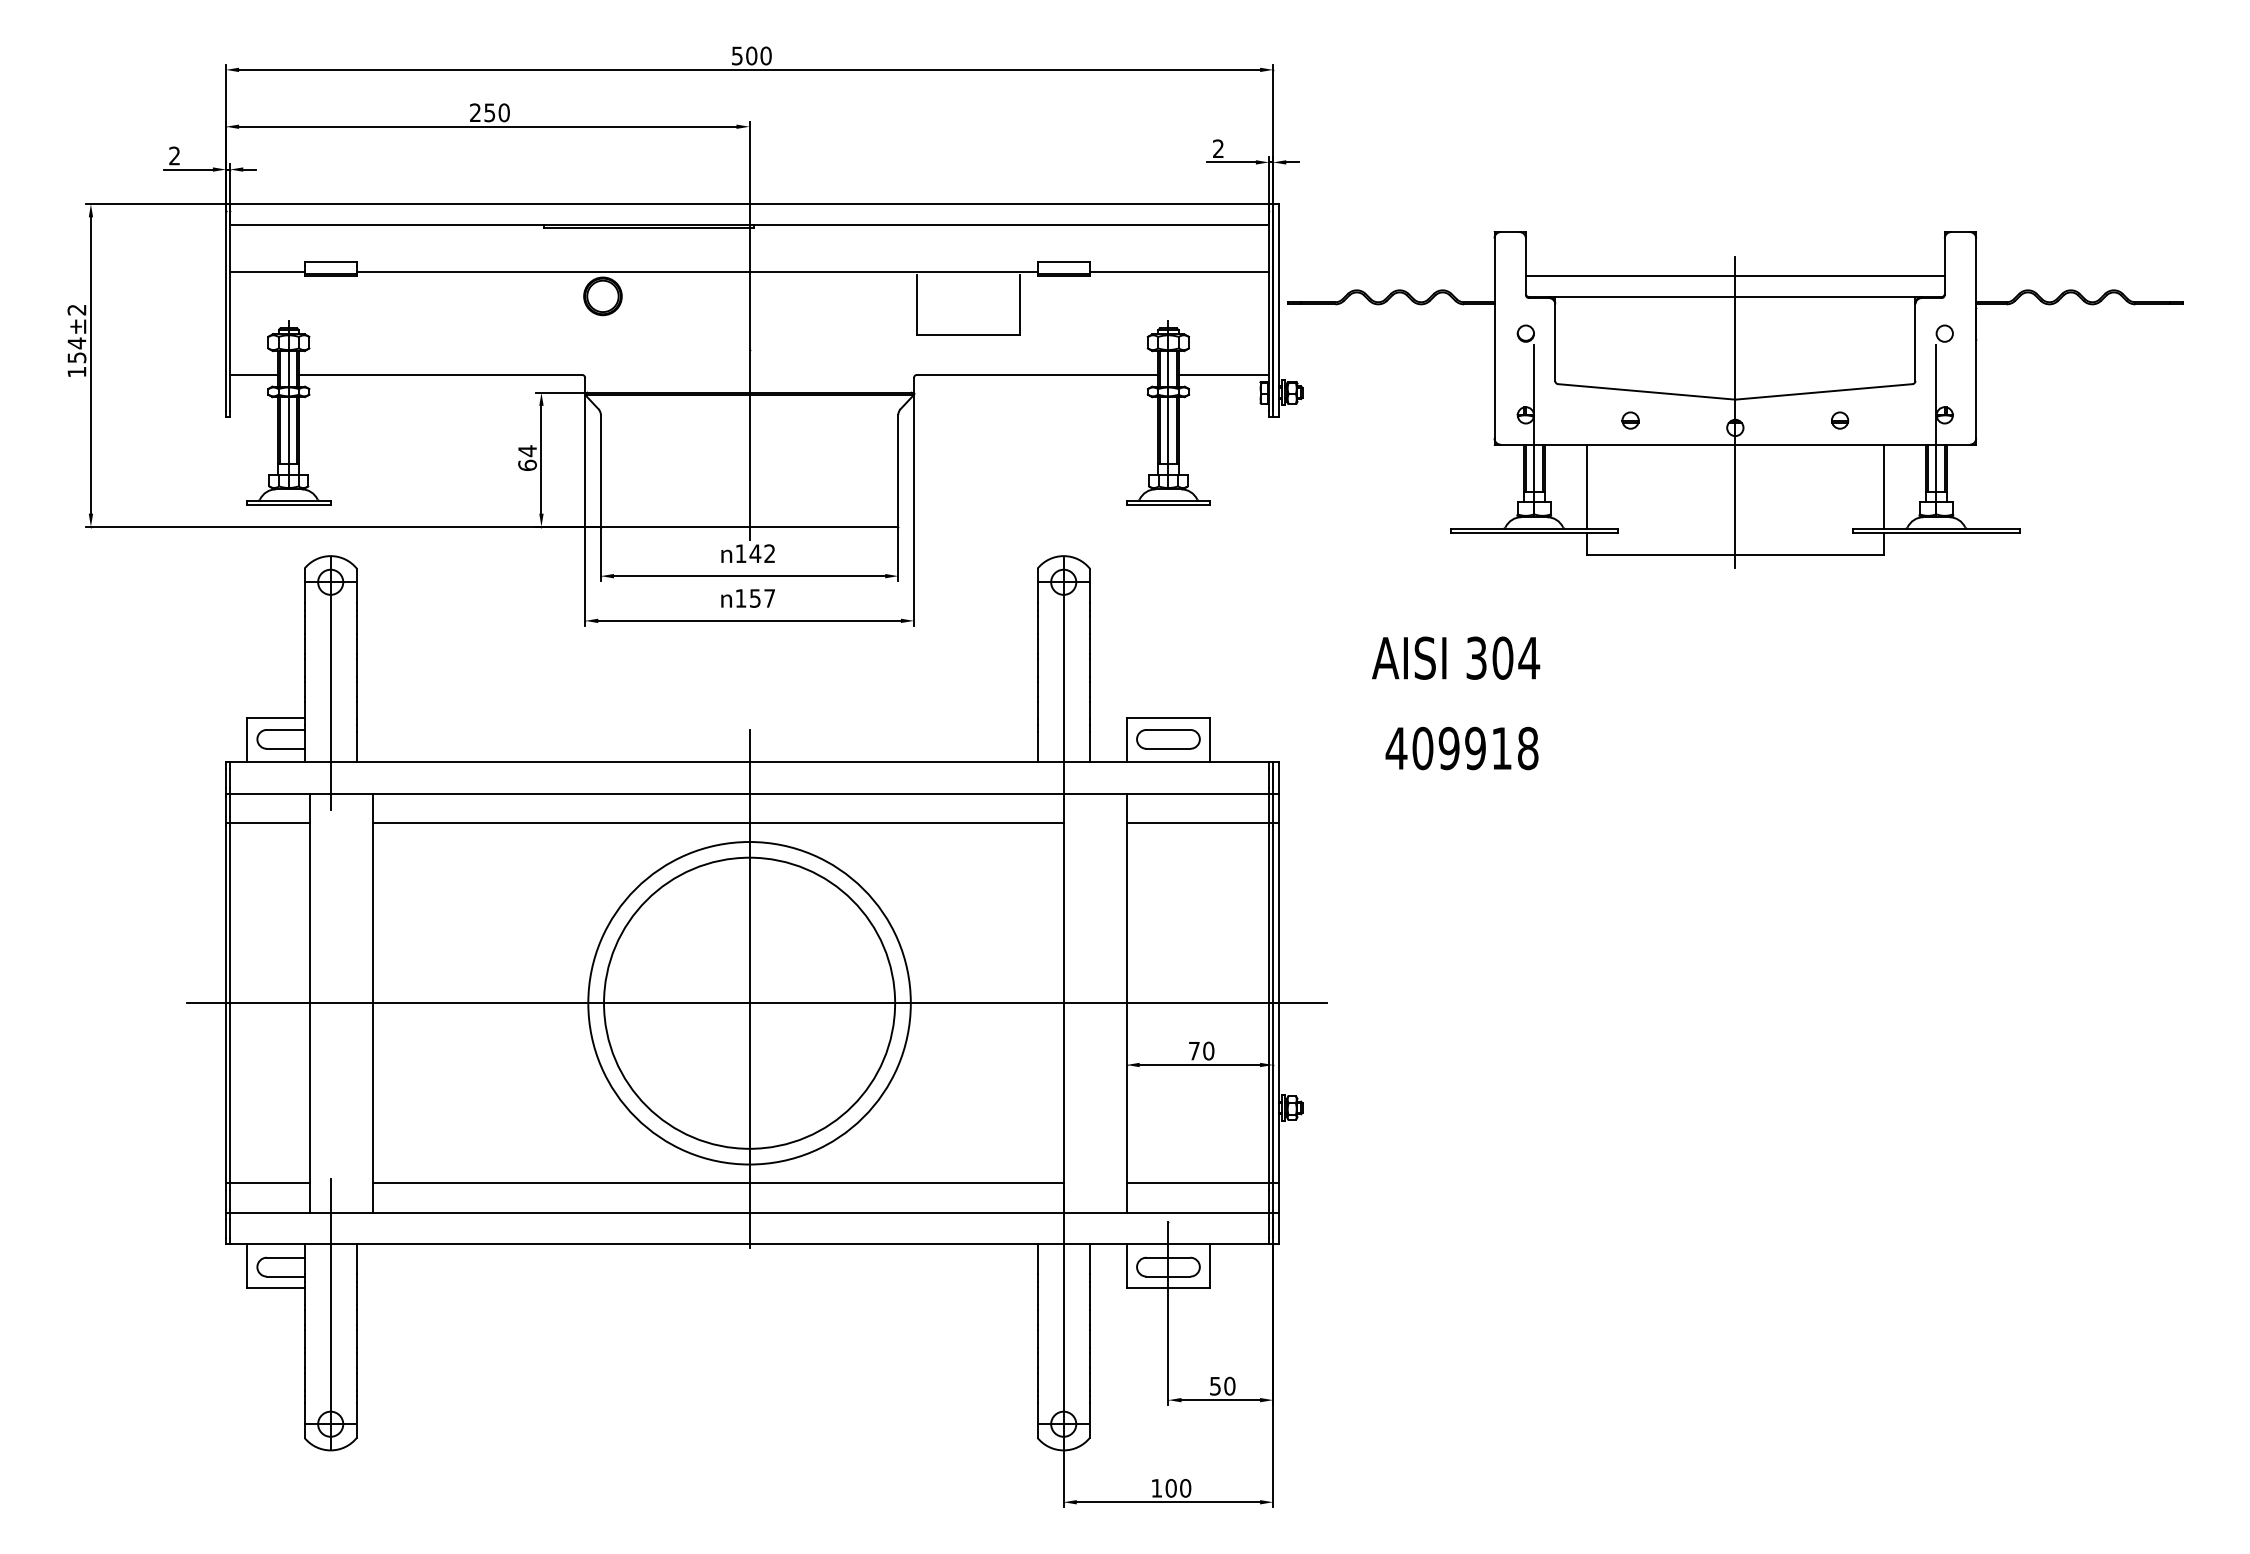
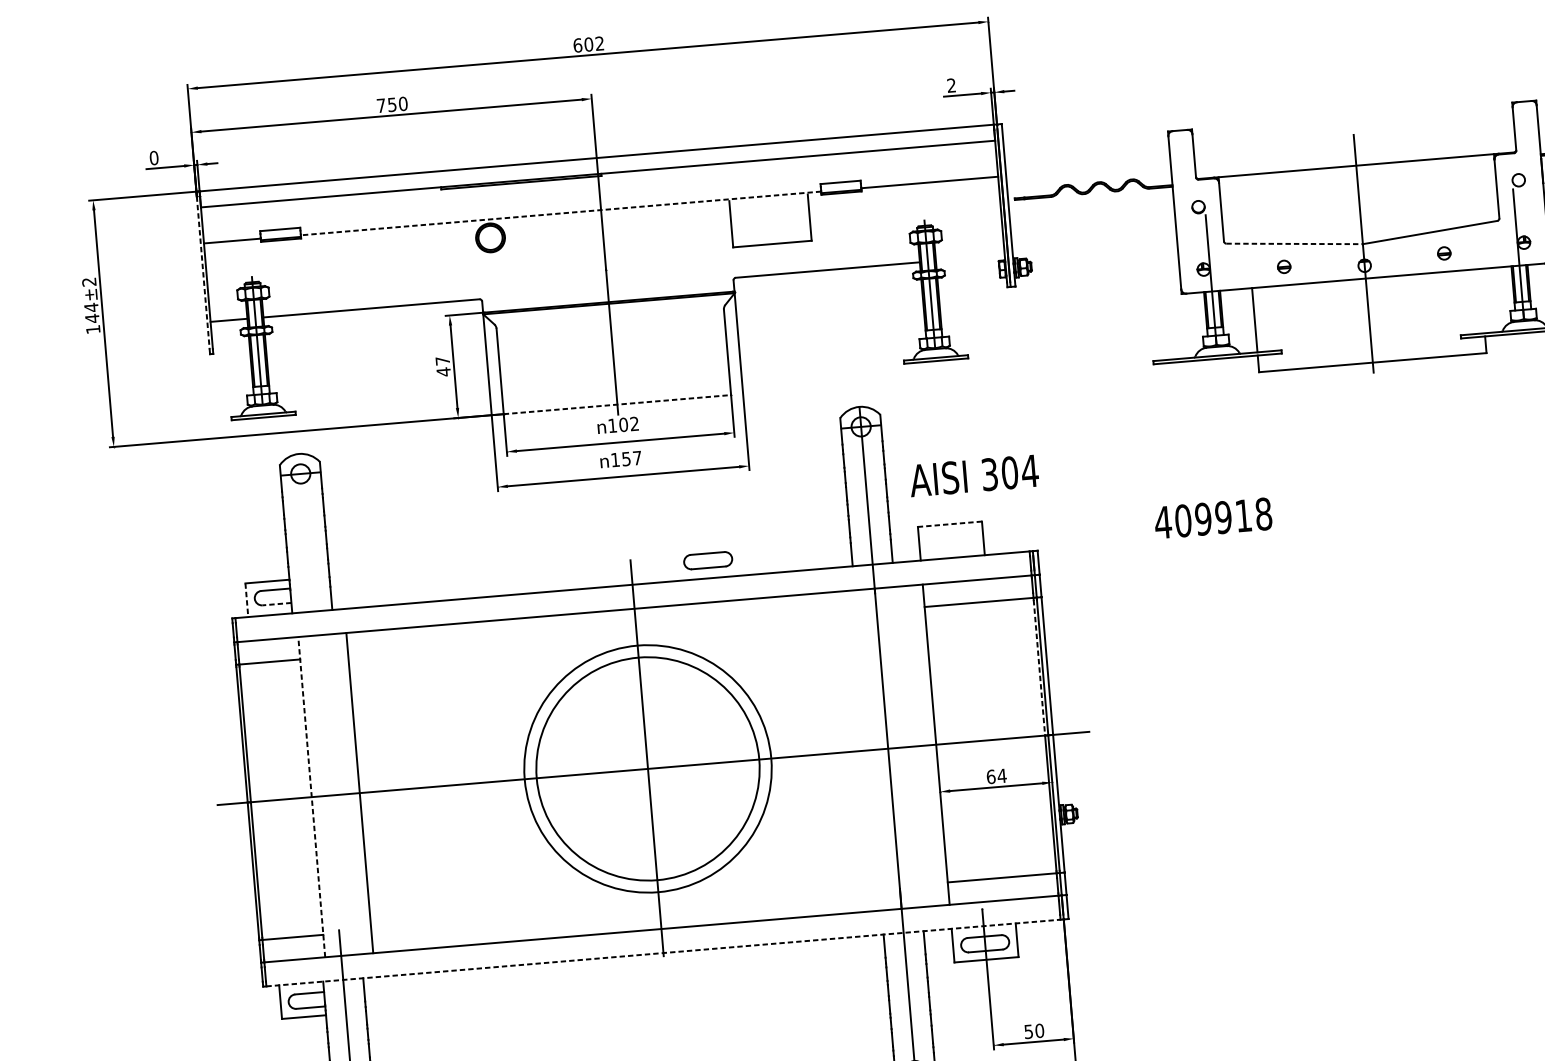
text: (751, 55) -> (588, 44), 500 -> 602
text: (475, 112) -> (381, 105), 250 -> 750
text: (174, 155) -> (153, 157), 2 -> 0
line: (696, 272) -> (560, 213), solid -> dashed
line: (1734, 276) -> (1354, 150), removed
line: (225, 311) -> (202, 273), solid -> dashed
text: (76, 357) -> (91, 318), 154 -> 144
line: (1223, 374) -> (969, 257), removed
line: (1646, 391) -> (1294, 243), solid -> dashed
text: (527, 458) -> (443, 366), 64 -> 47
line: (1884, 486) -> (1482, 300), removed
line: (749, 526) -> (617, 404), solid -> dashed
text: (755, 553) -> (623, 424), 142 -> 102
text: (1456, 657) -> (974, 475), moved
line: (330, 682) -> (307, 550), removed
line: (1168, 718) -> (950, 524), solid -> dashed
part: (1168, 739) -> (708, 560), moved
line: (246, 740) -> (246, 600), solid -> dashed
line: (285, 748) -> (276, 603), solid -> dashed
text: (1461, 748) -> (1212, 518), moved
line: (717, 823) -> (611, 633), removed
line: (1268, 915) -> (1039, 668), solid -> dashed
line: (309, 1002) -> (311, 796), solid -> dashed
text: (1201, 1050) -> (996, 776), 70 -> 64
line: (717, 1183) -> (635, 908), removed
line: (750, 1244) -> (664, 953), solid -> dashed

